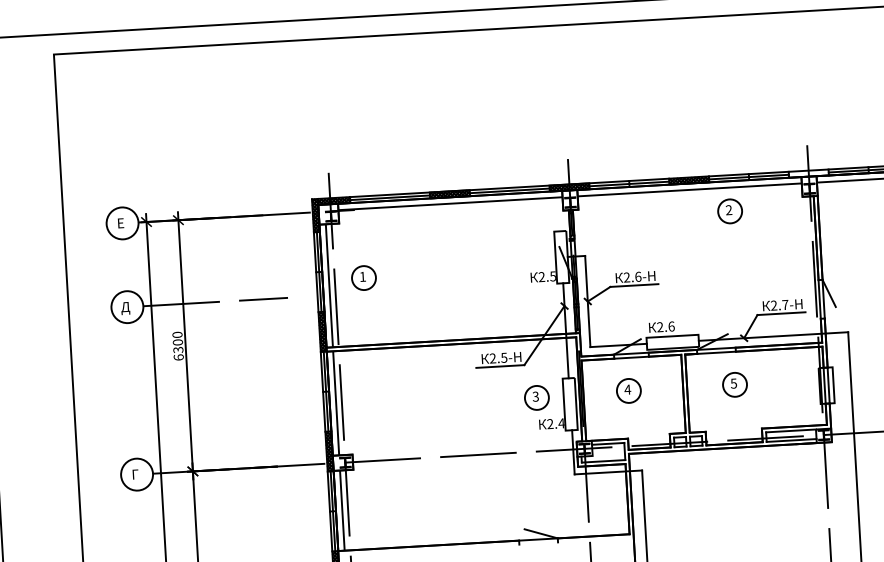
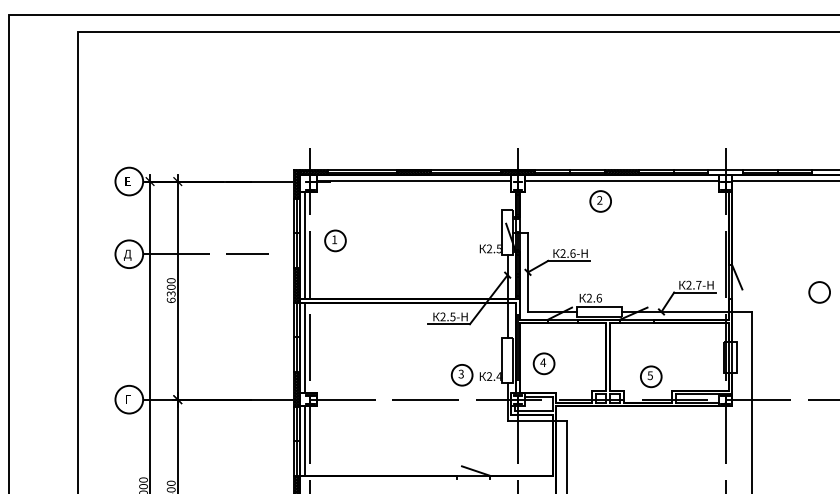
part: (729, 211) -> (600, 201), moved
part: (735, 384) -> (651, 376), moved
part: (628, 390) -> (543, 363), moved
part: (536, 398) -> (461, 375), moved

